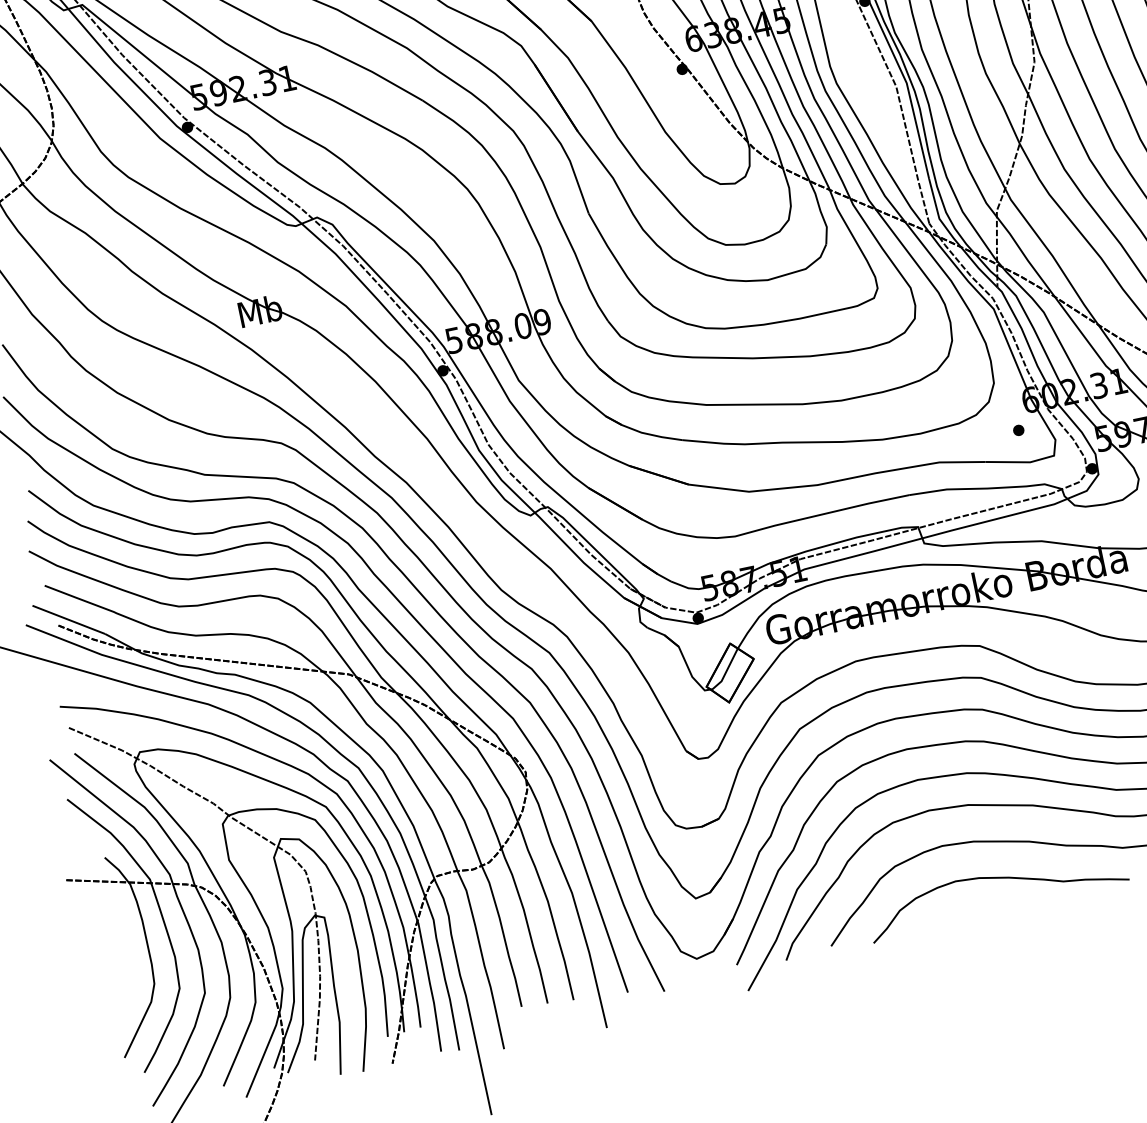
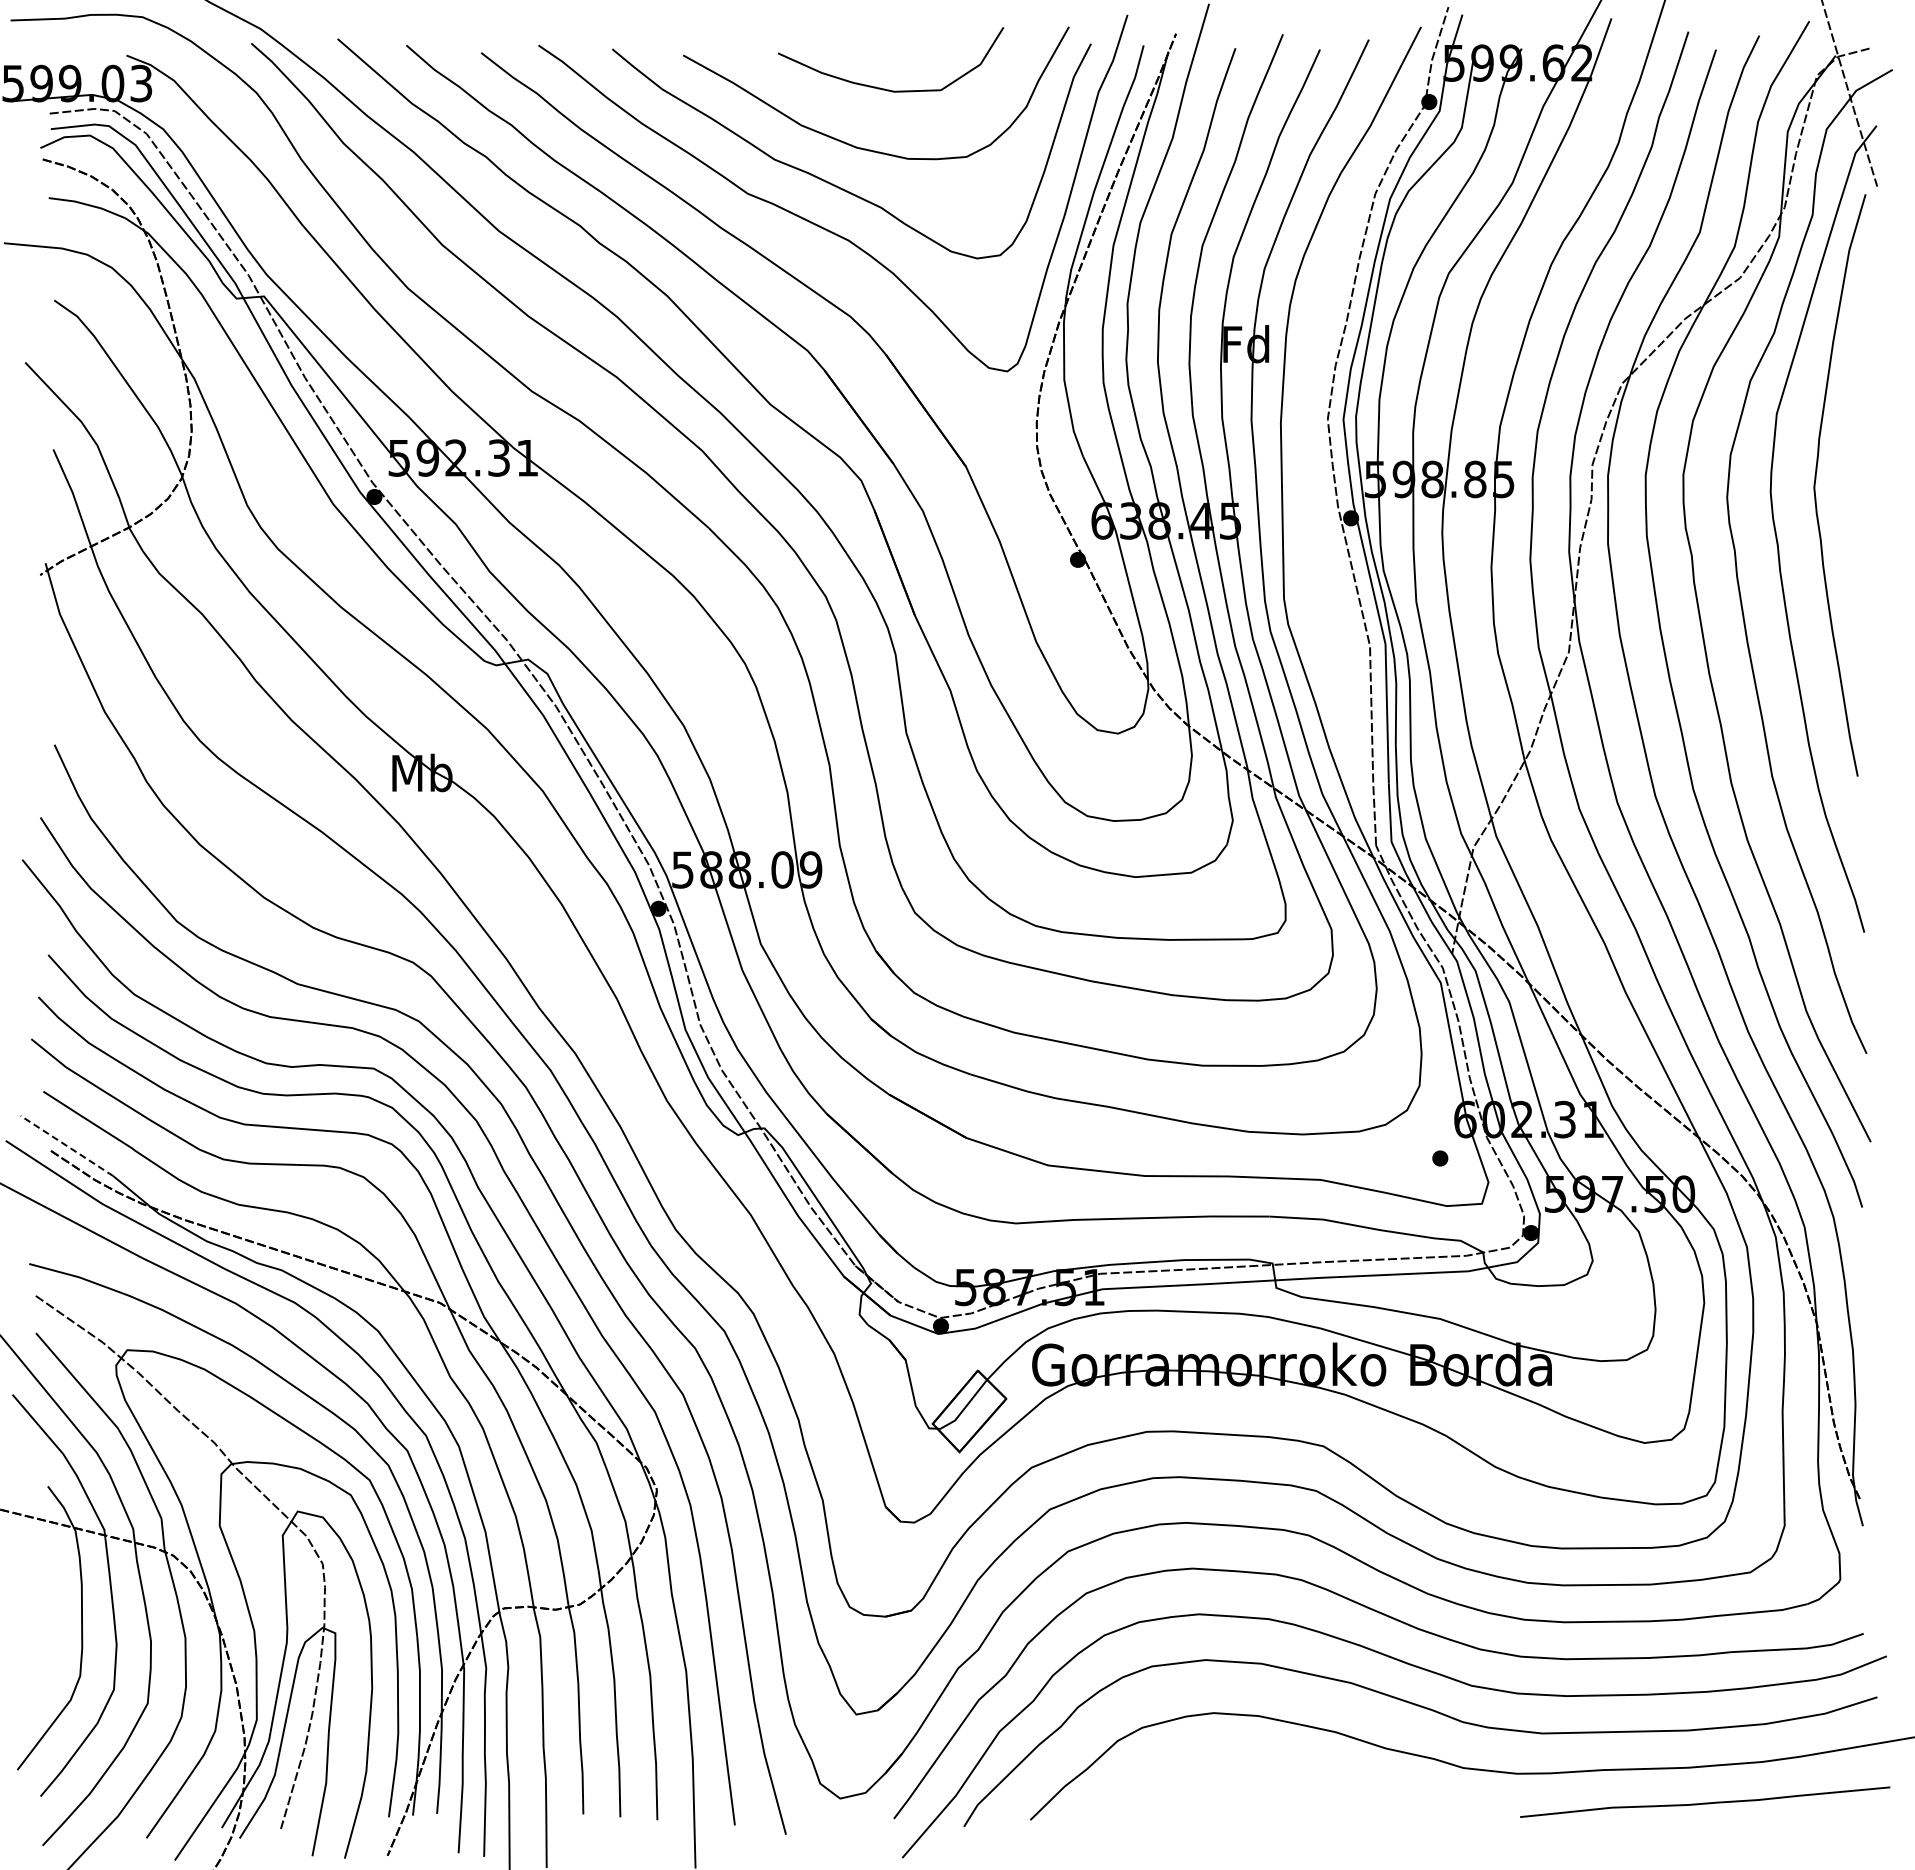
line: (68, 619) -> (66, 1145), solid -> dashed
curve: (997, 878) -> (1280, 1774), removed

